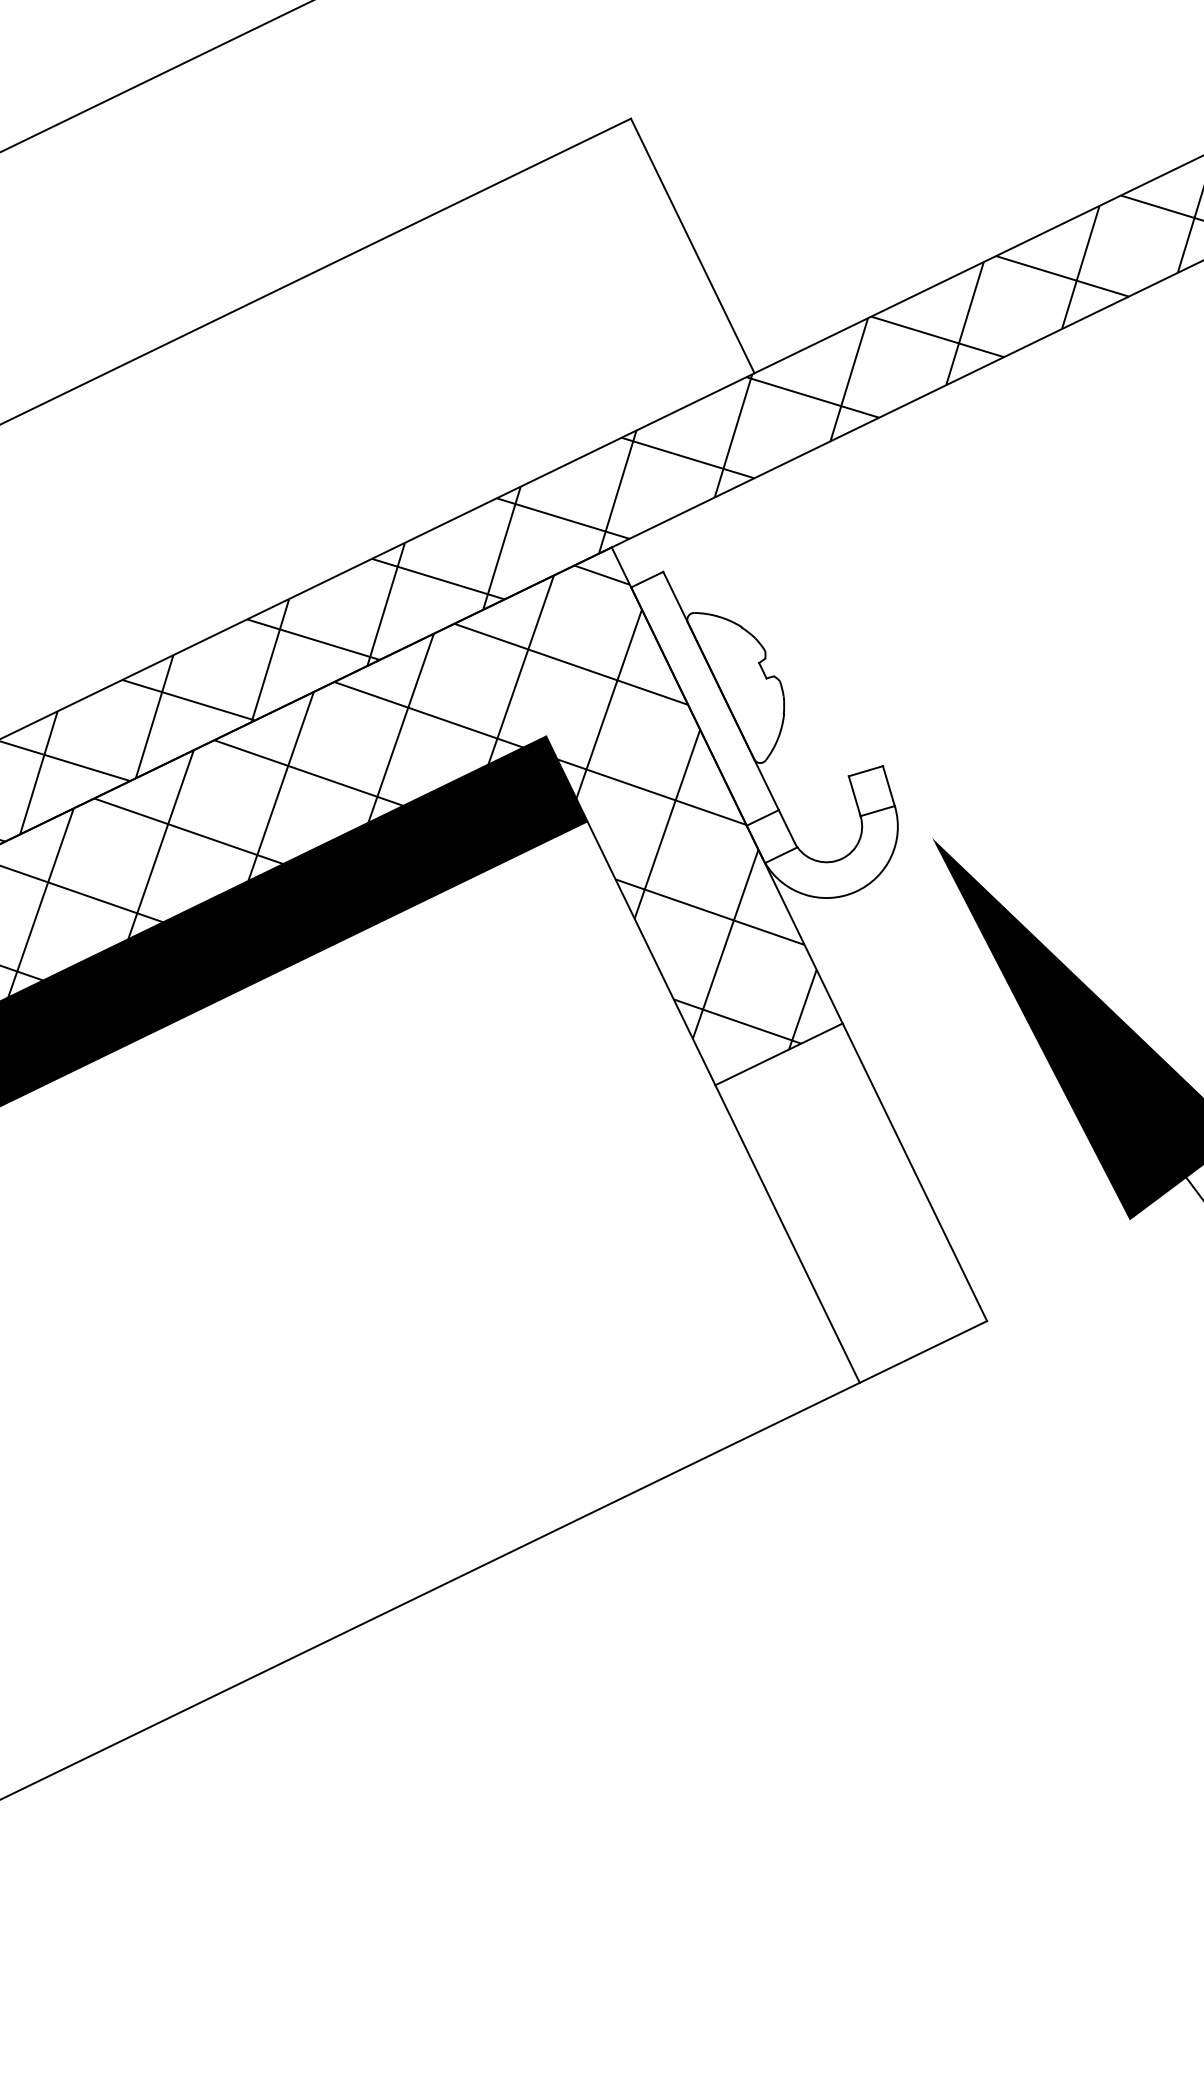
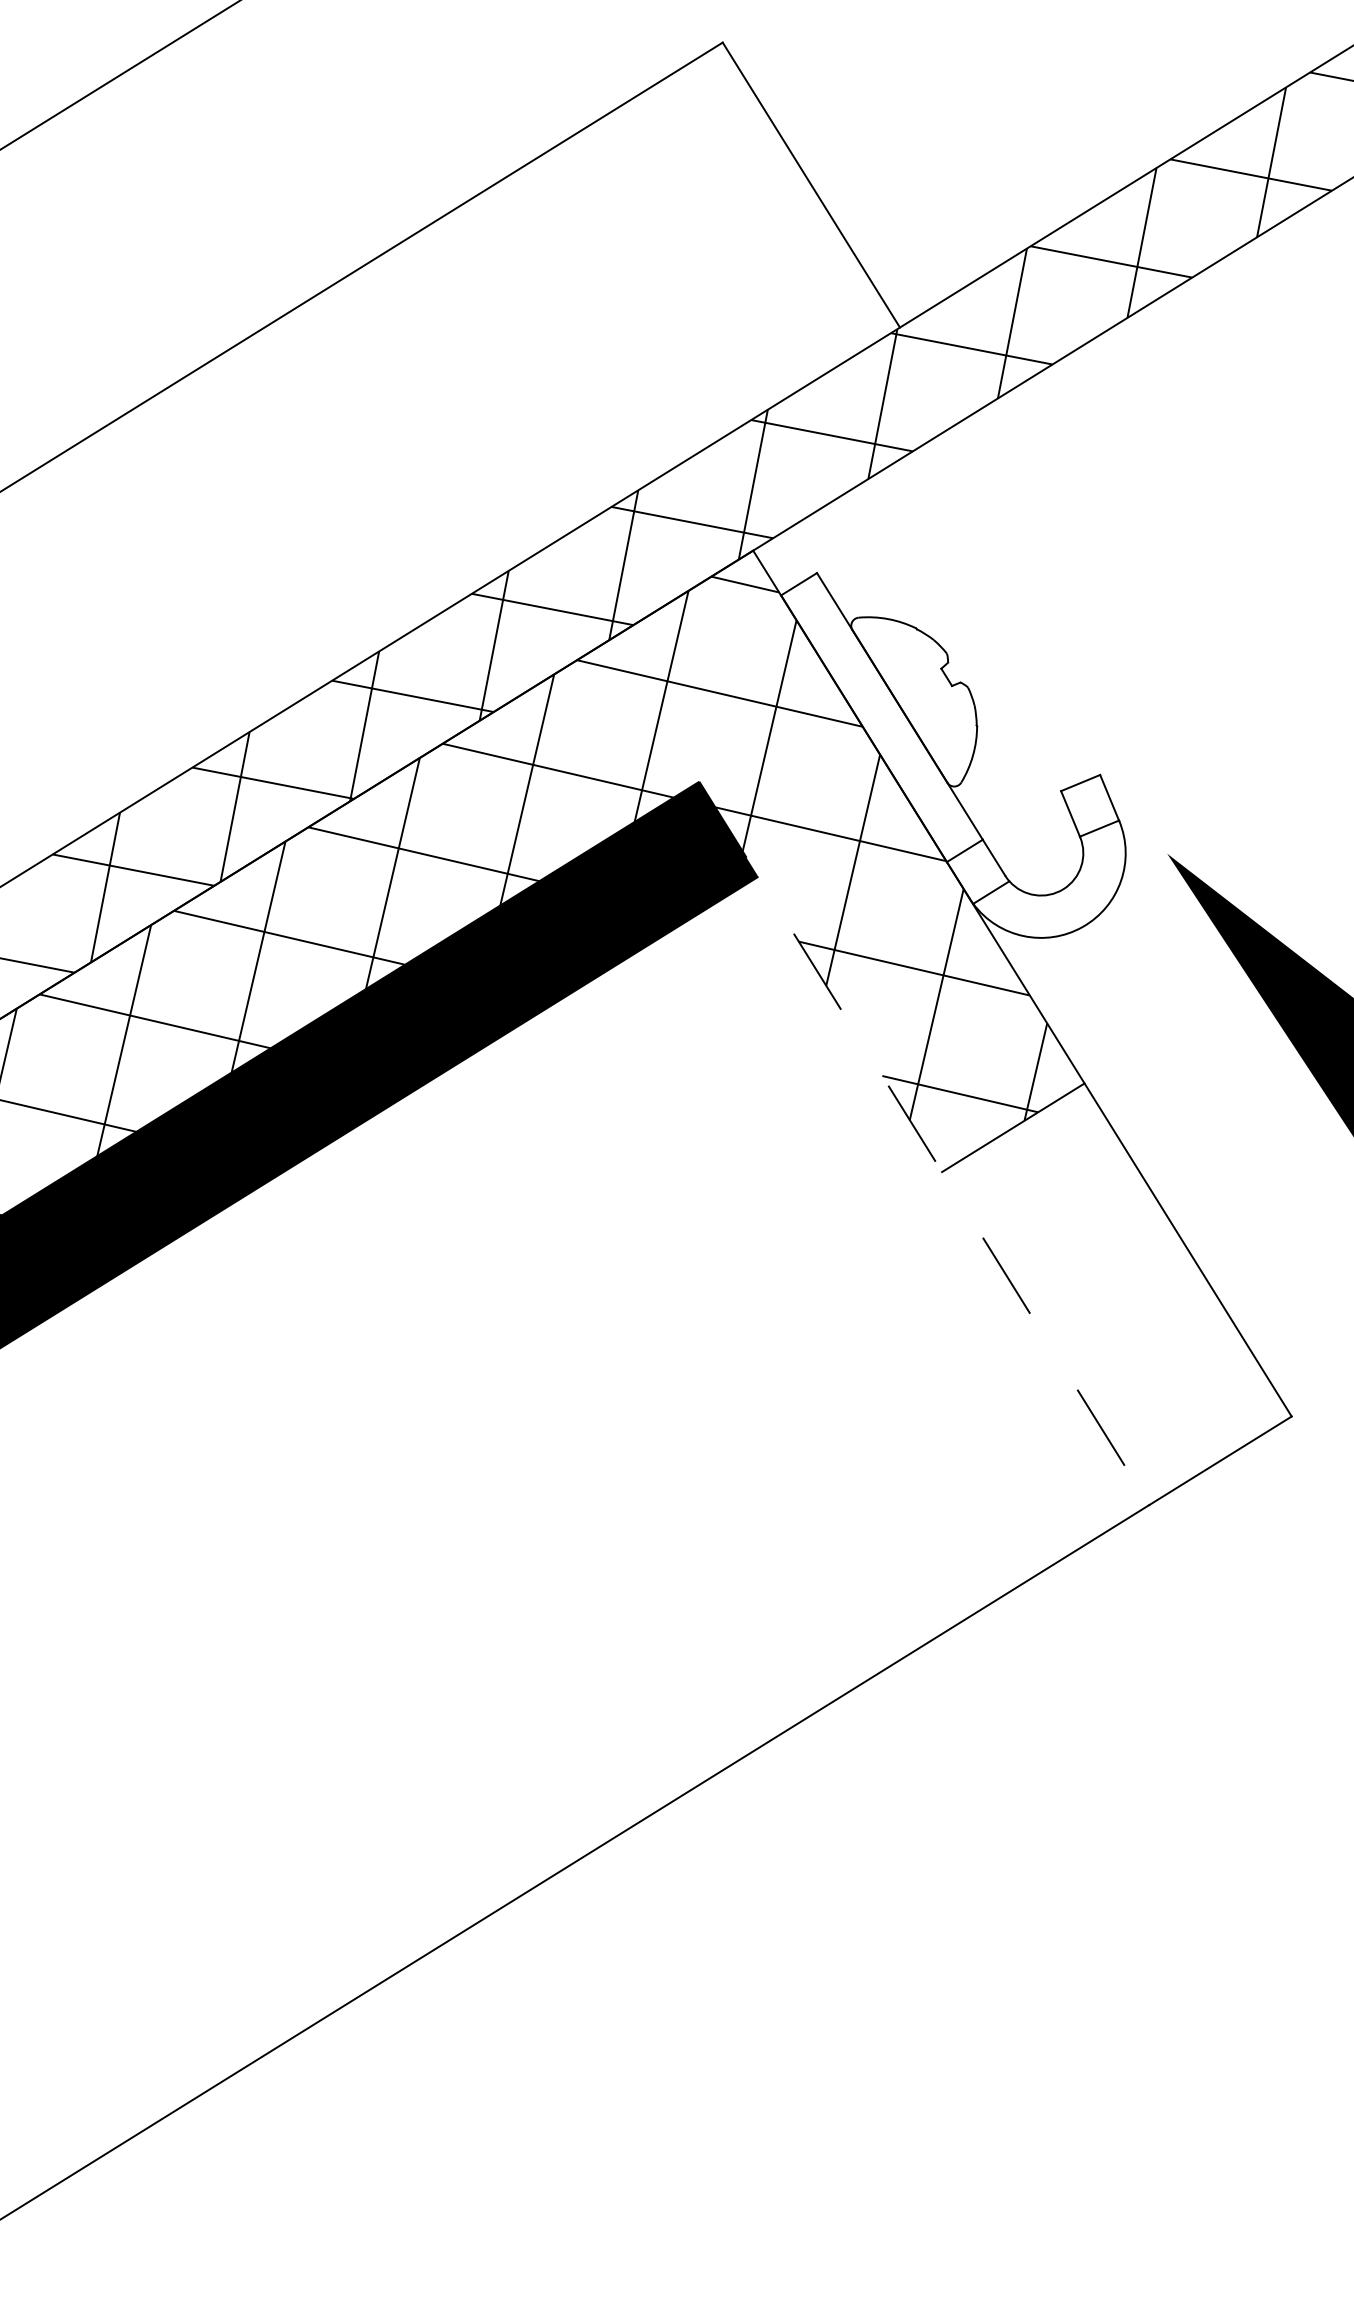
line: (703, 1060) -> (924, 1144), solid -> dashed

